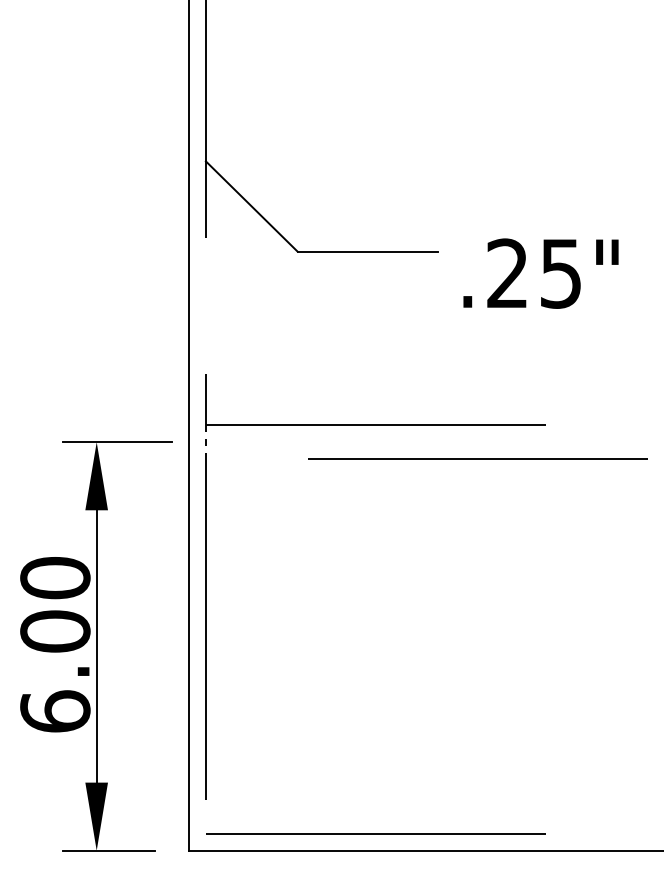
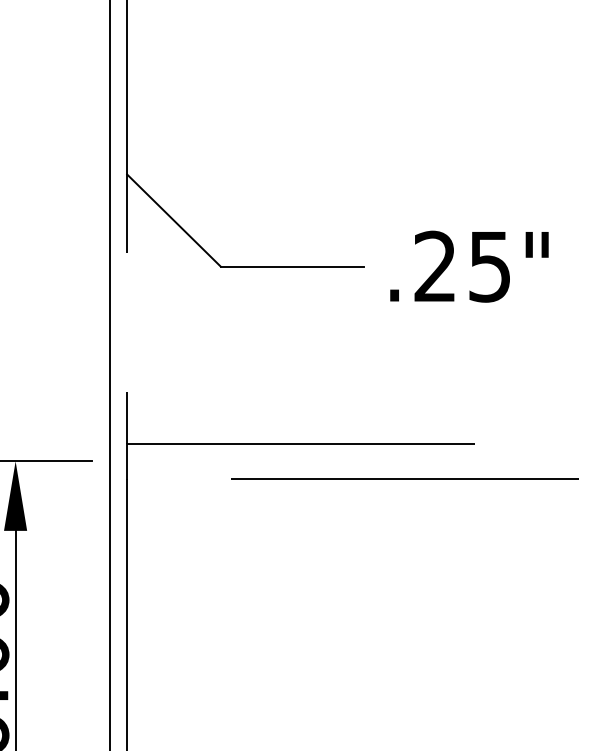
text: (540, 273) -> (468, 266), moved
line: (205, 442) -> (126, 461), dashed -> solid

